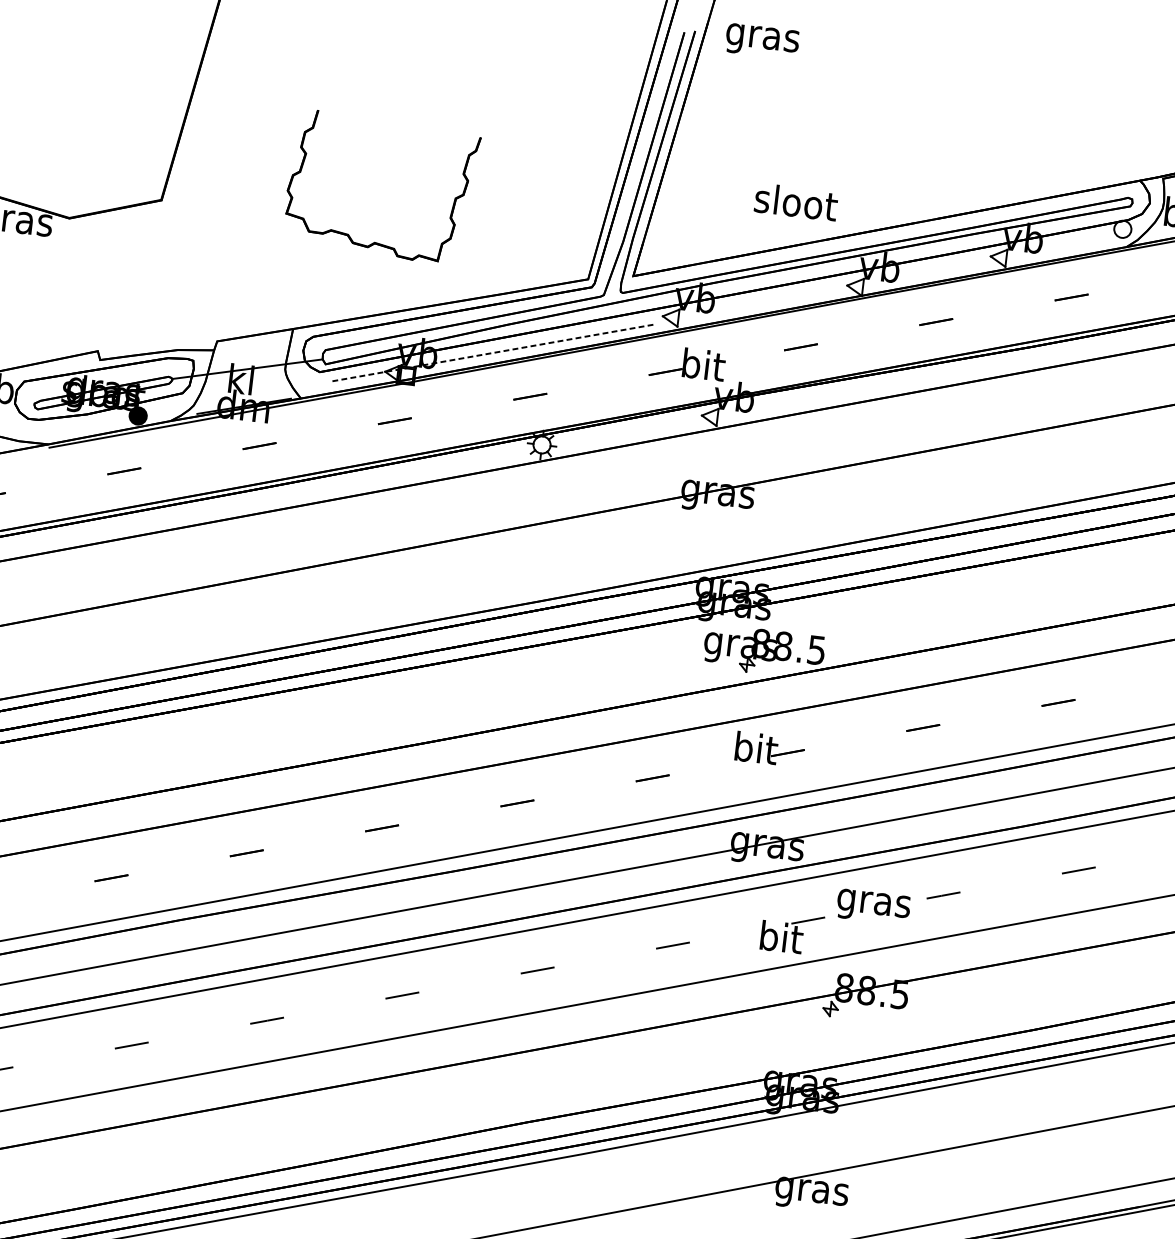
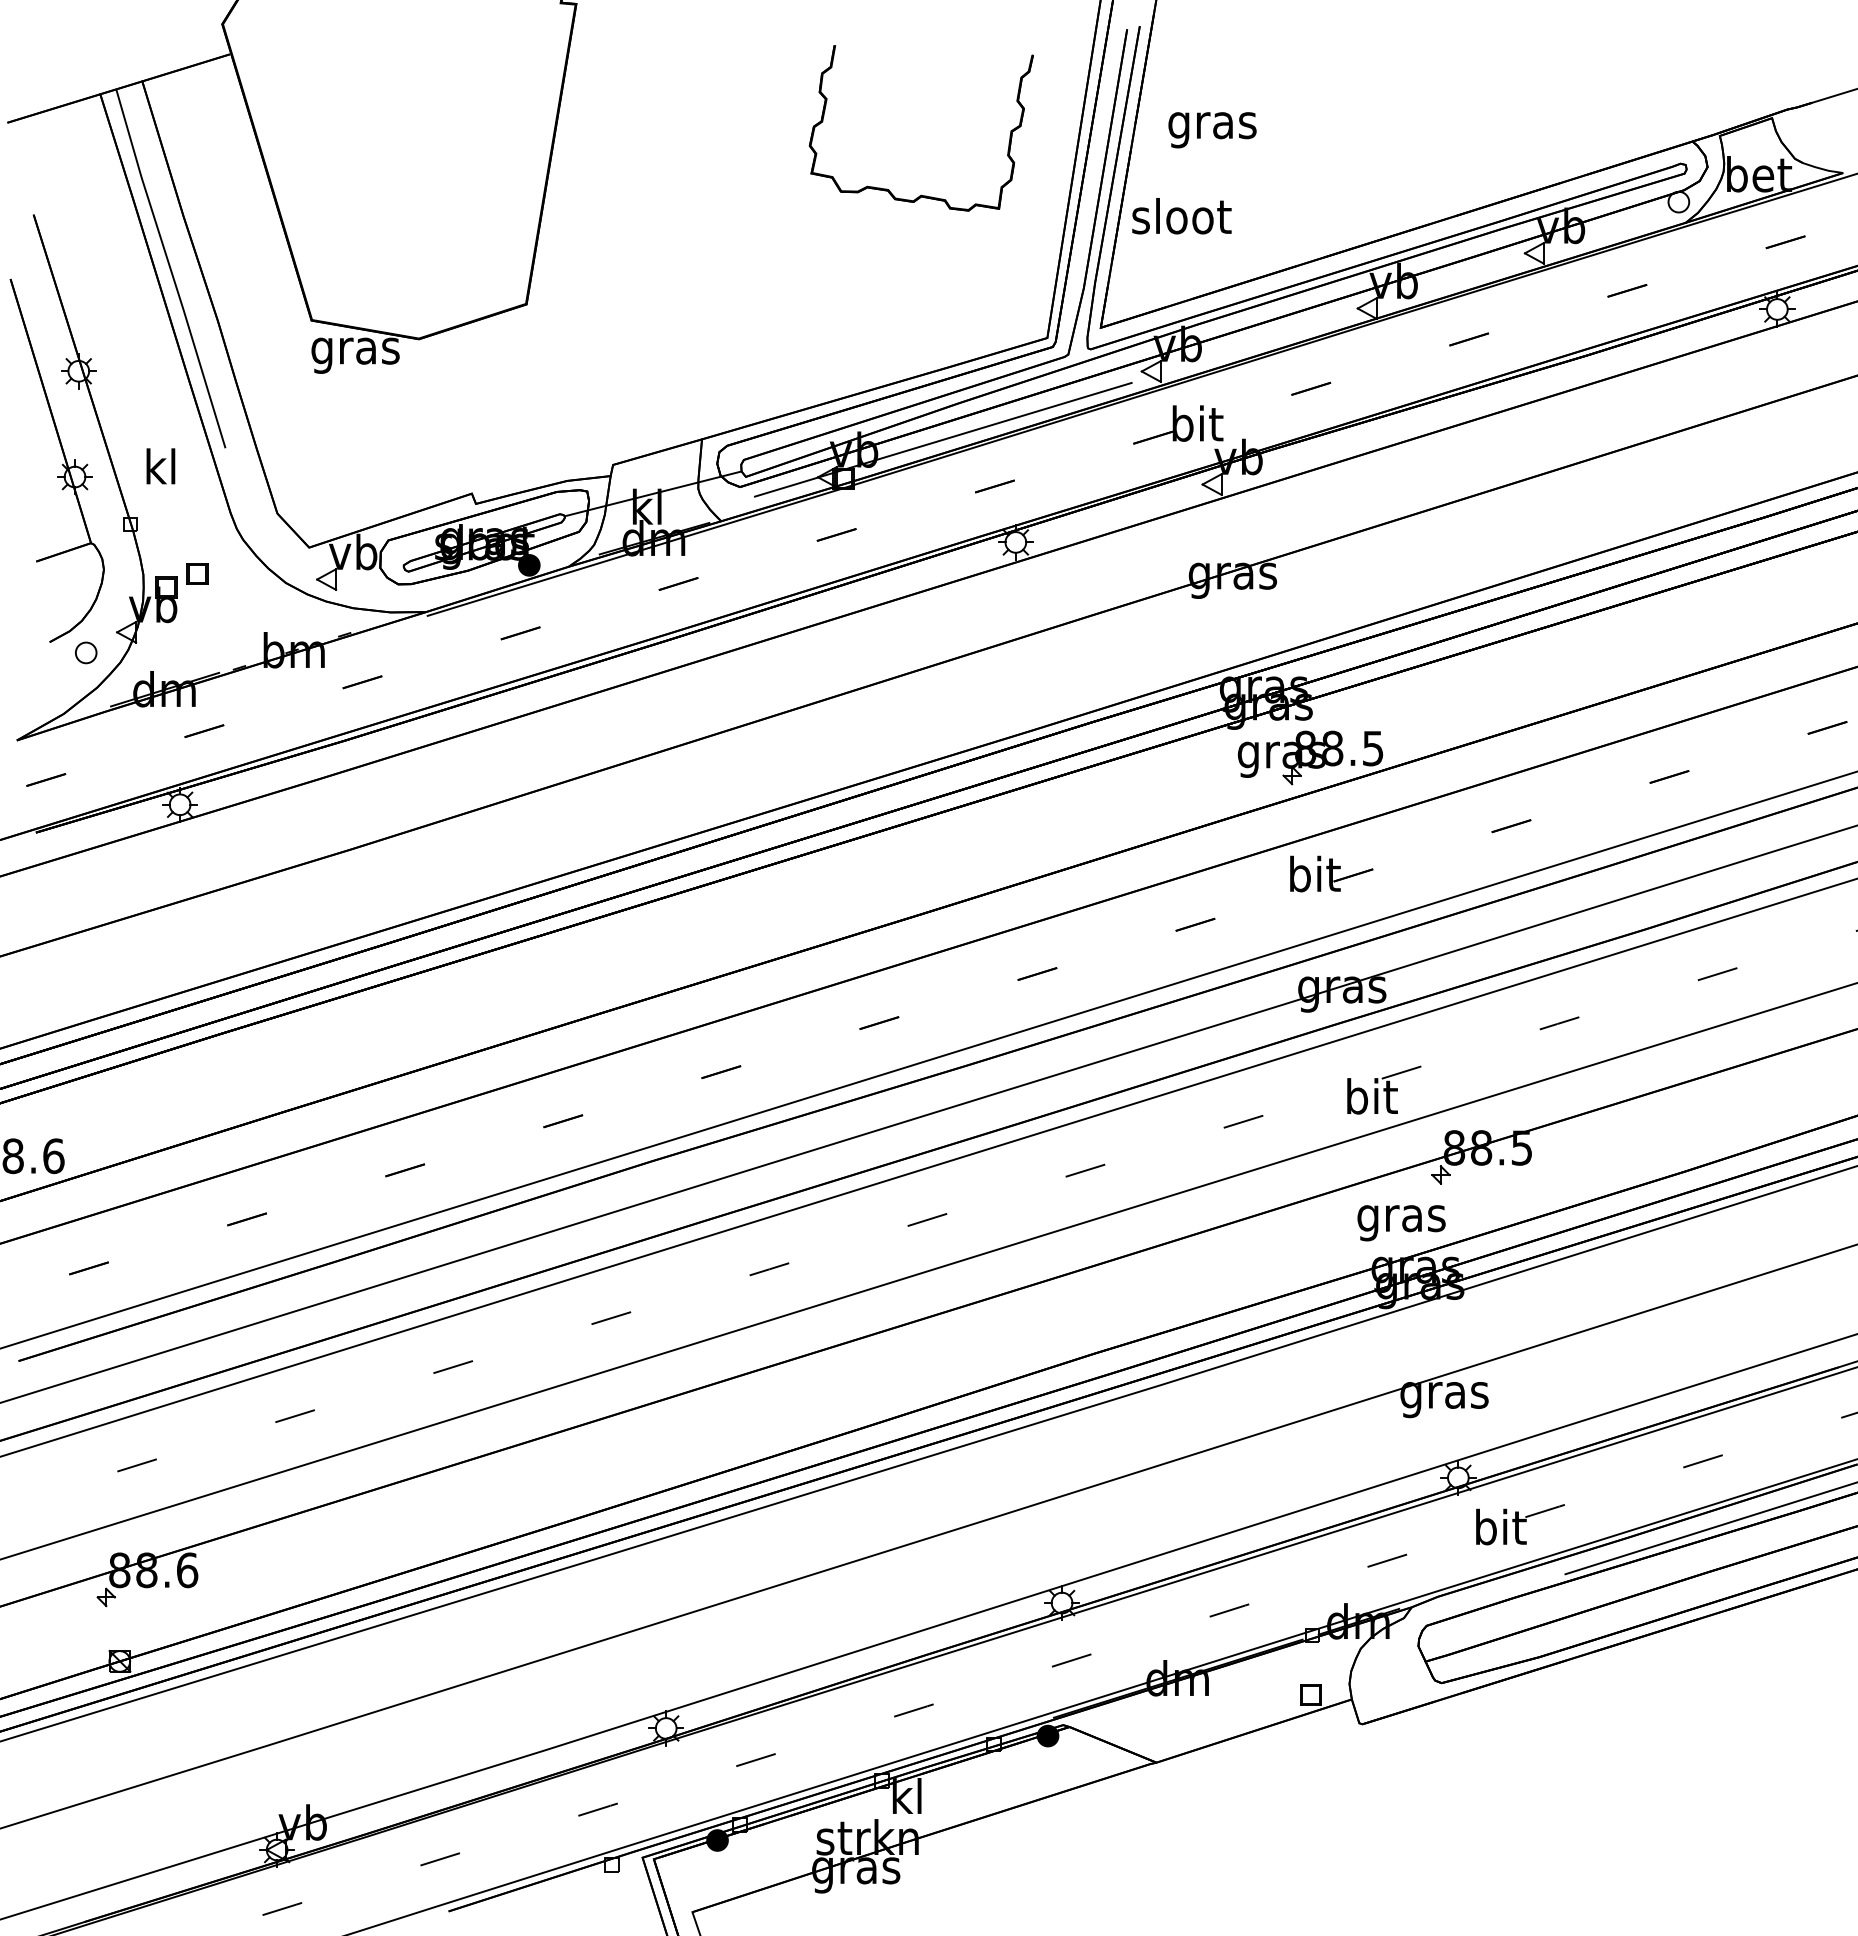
text: (762, 41) -> (1212, 130), moved
text: (795, 202) -> (1181, 216), moved
part: (375, 241) -> (921, 194), moved
line: (492, 352) -> (943, 439), dashed -> solid
text: (873, 907) -> (1401, 1223), moved

